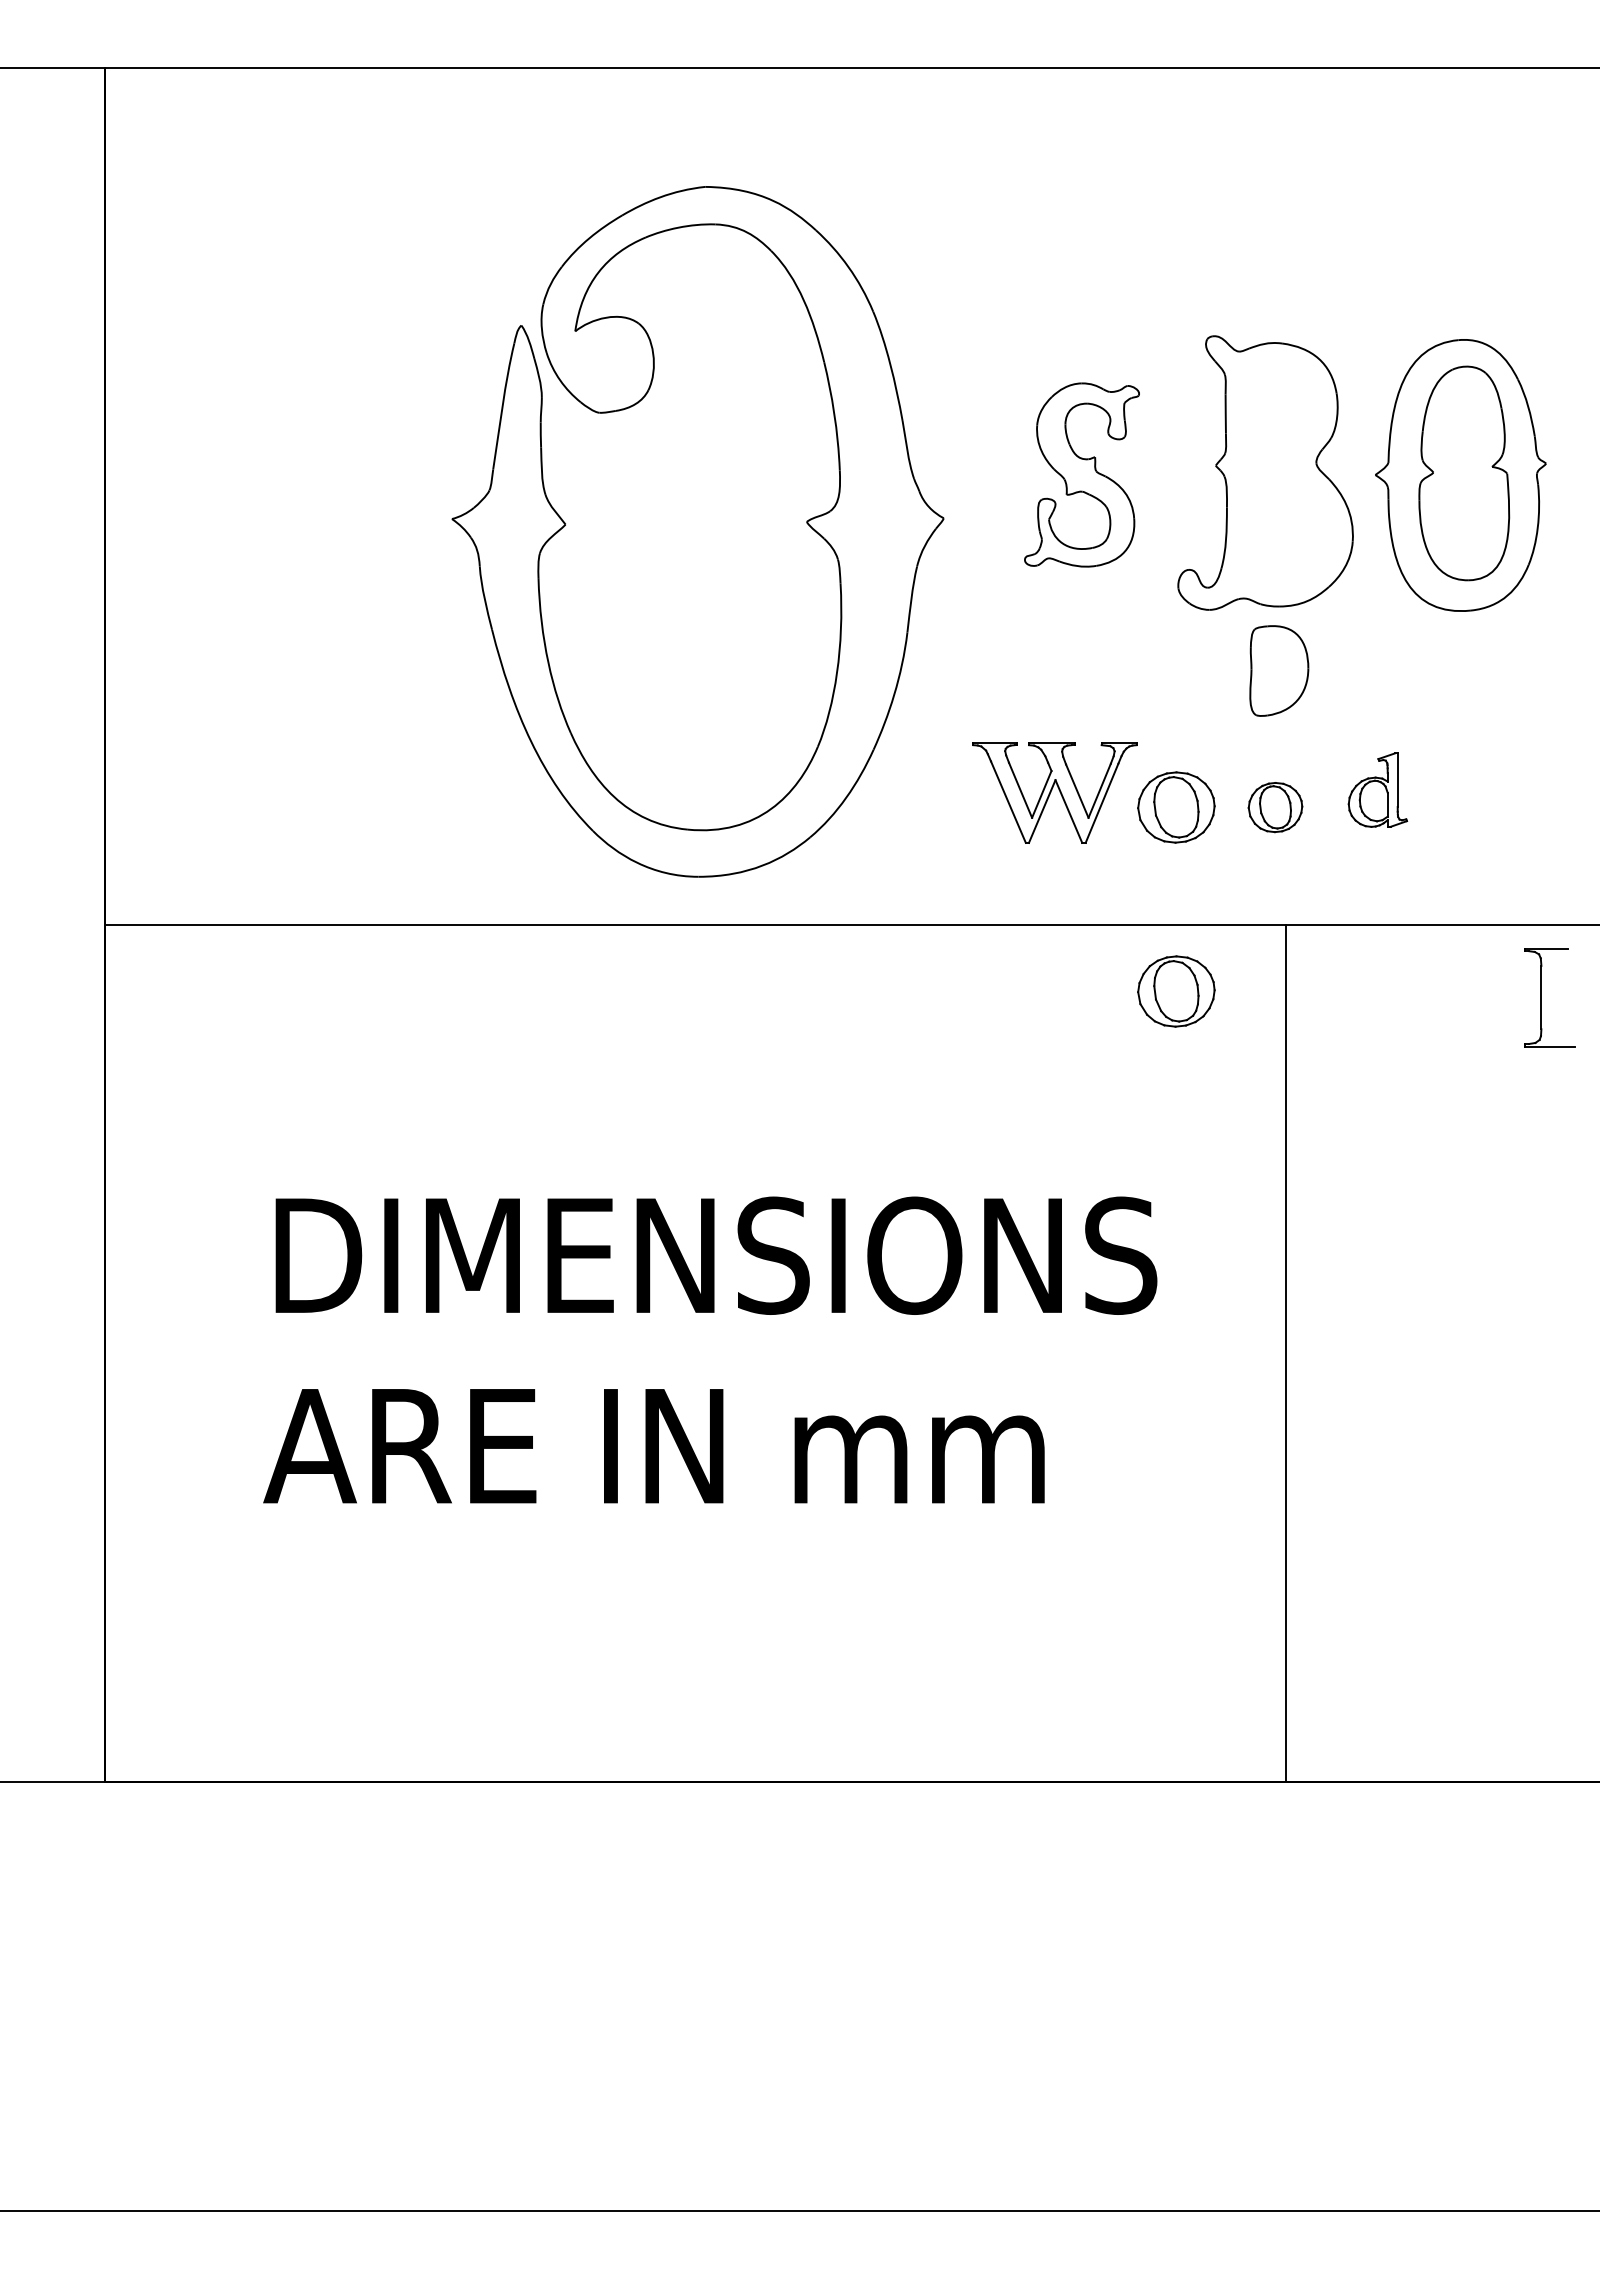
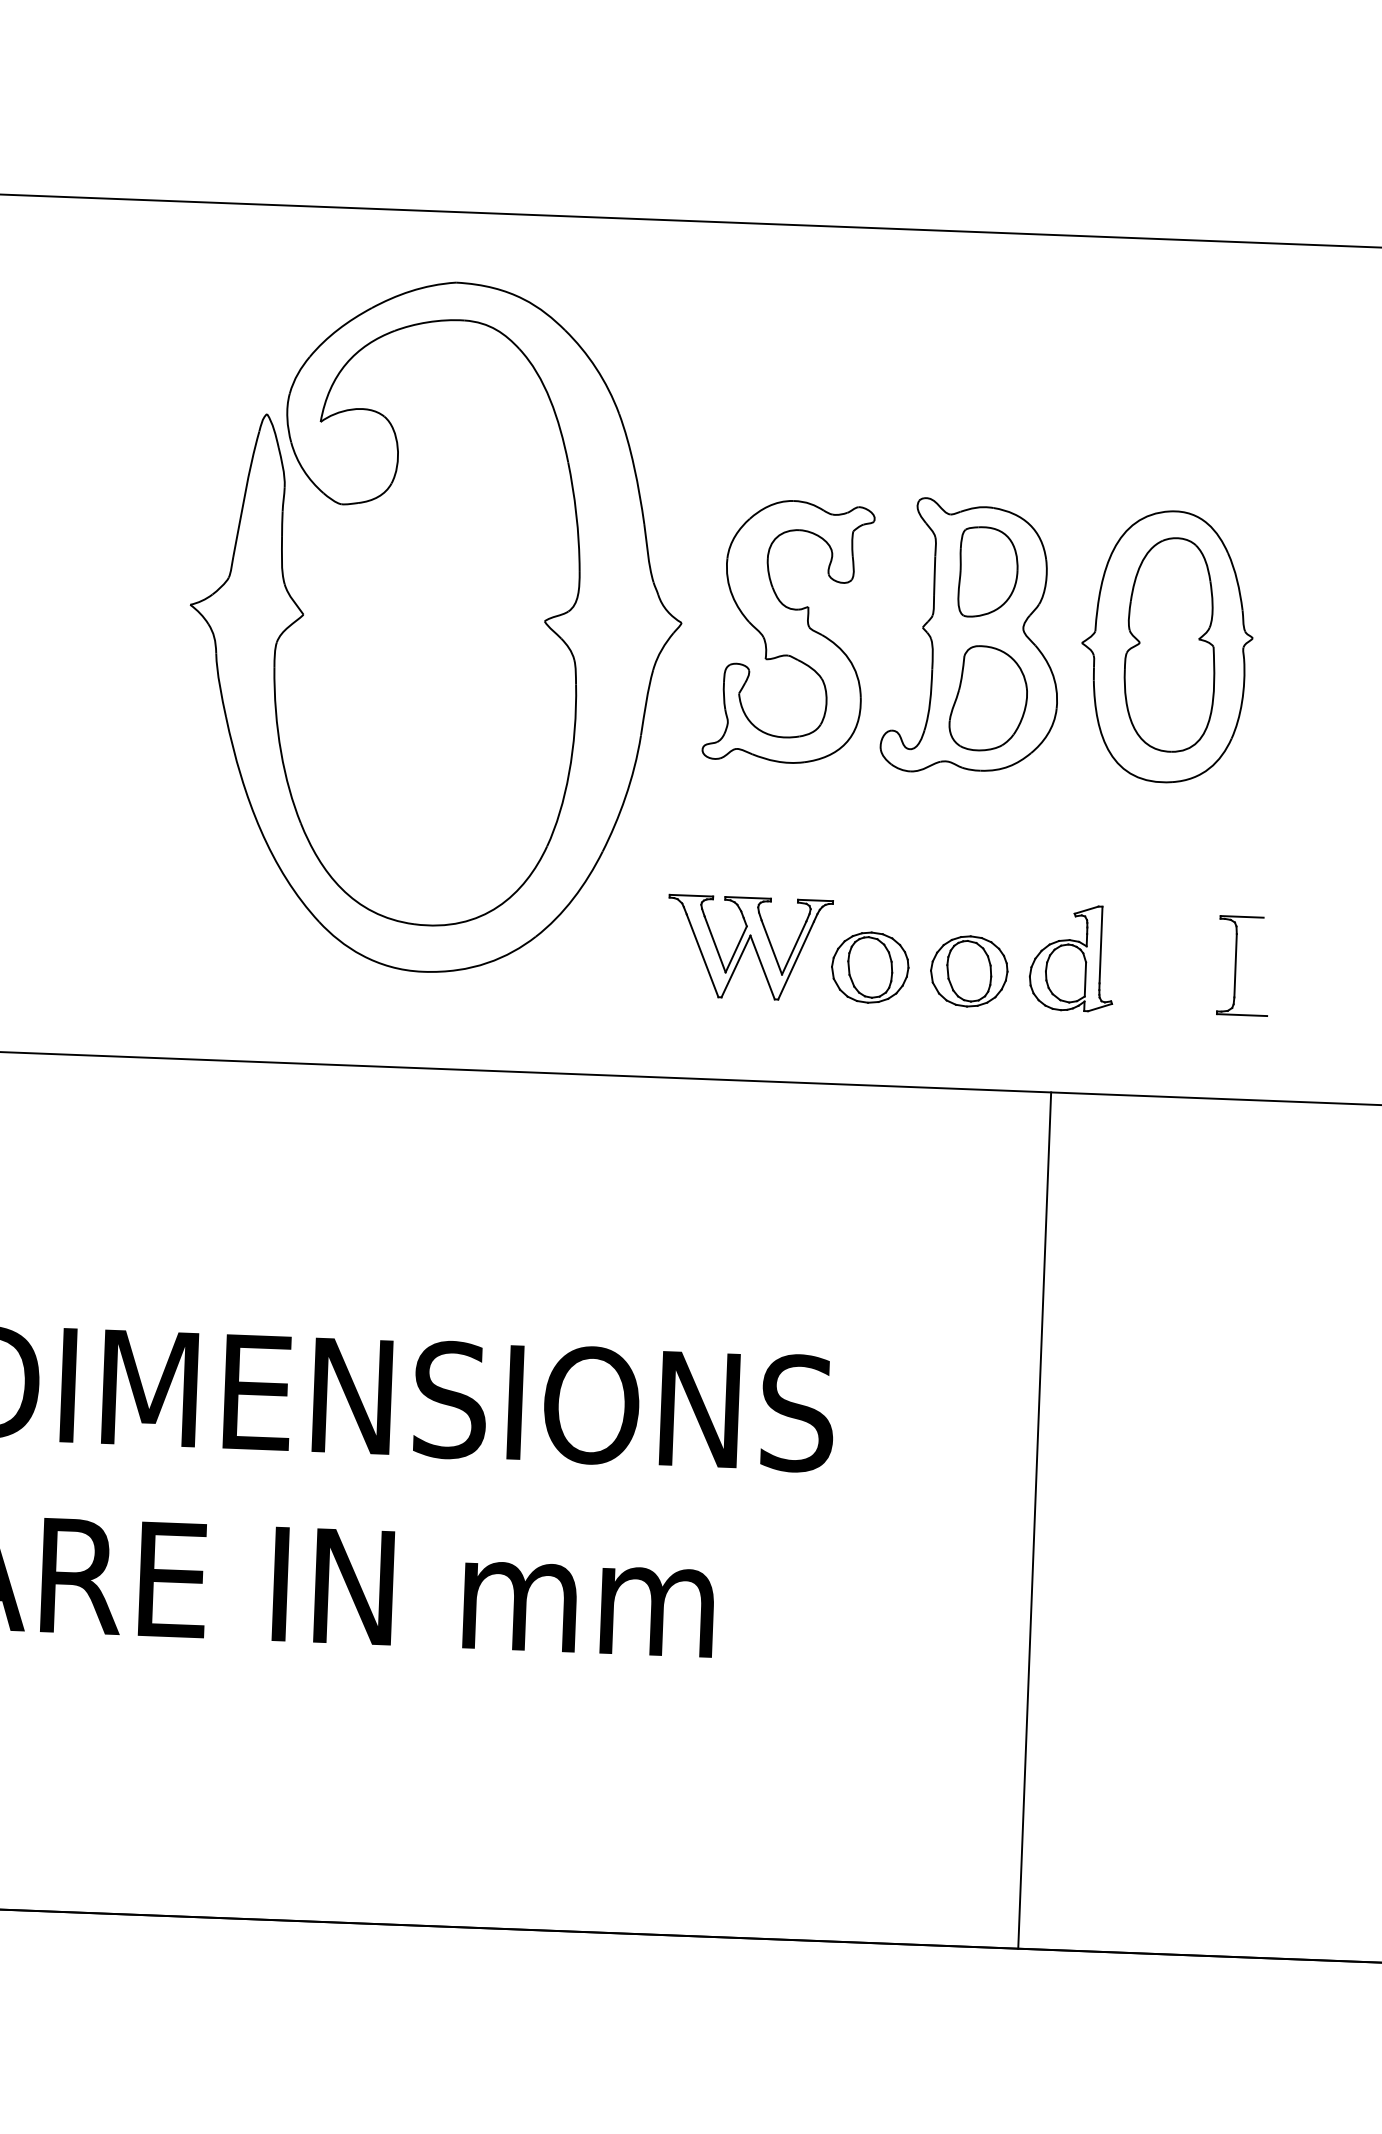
part: (1081, 474) -> (788, 631), size x1.43
part: (806, 523) -> (544, 622), moved
part: (1284, 534) -> (988, 698), added
part: (1279, 670) -> (988, 571), moved
part: (1377, 789) -> (1071, 957), size x1.43
part: (1275, 807) -> (969, 971), size x1.43
part: (1176, 991) -> (863, 1151), removed
part: (1541, 997) -> (1235, 965), moved
line: (1285, 1353) -> (1034, 1520), moved

